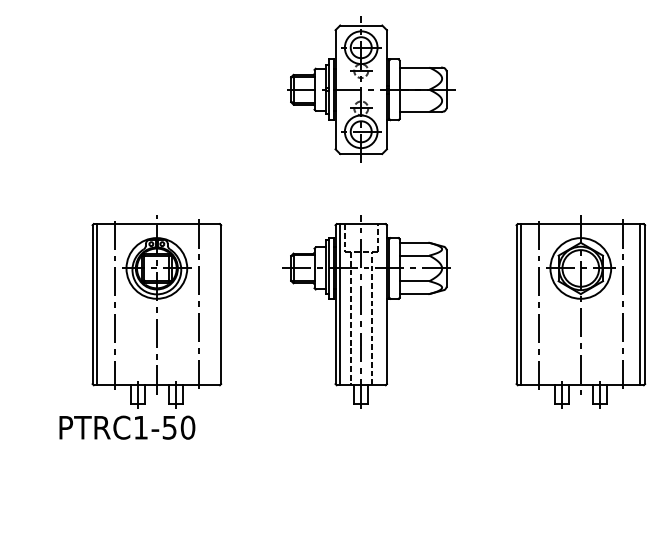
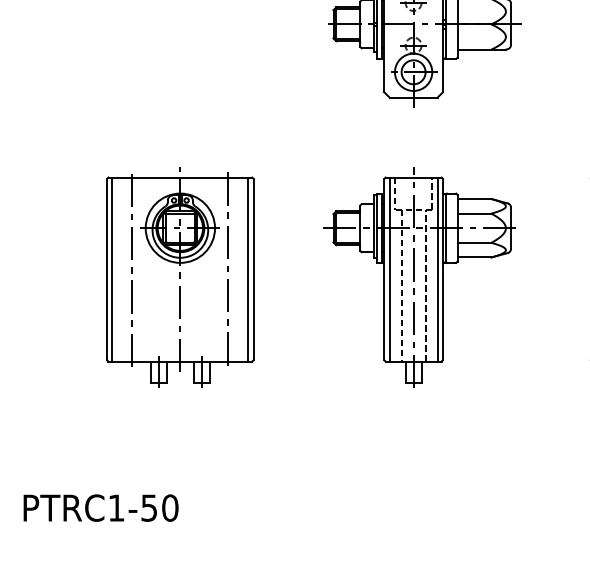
line: (216, 304) -> (248, 269), added
line: (382, 304) -> (437, 269), added
text: (127, 427) -> (101, 507), moved

